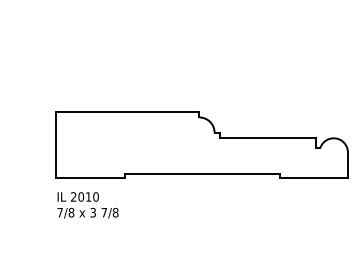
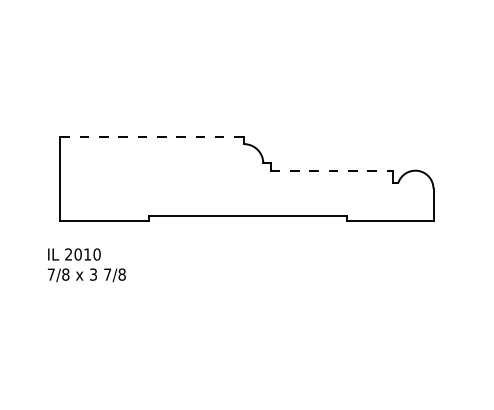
line: (127, 111) -> (152, 136), solid -> dashed
line: (268, 138) -> (332, 170), solid -> dashed
text: (87, 205) -> (86, 265), moved

